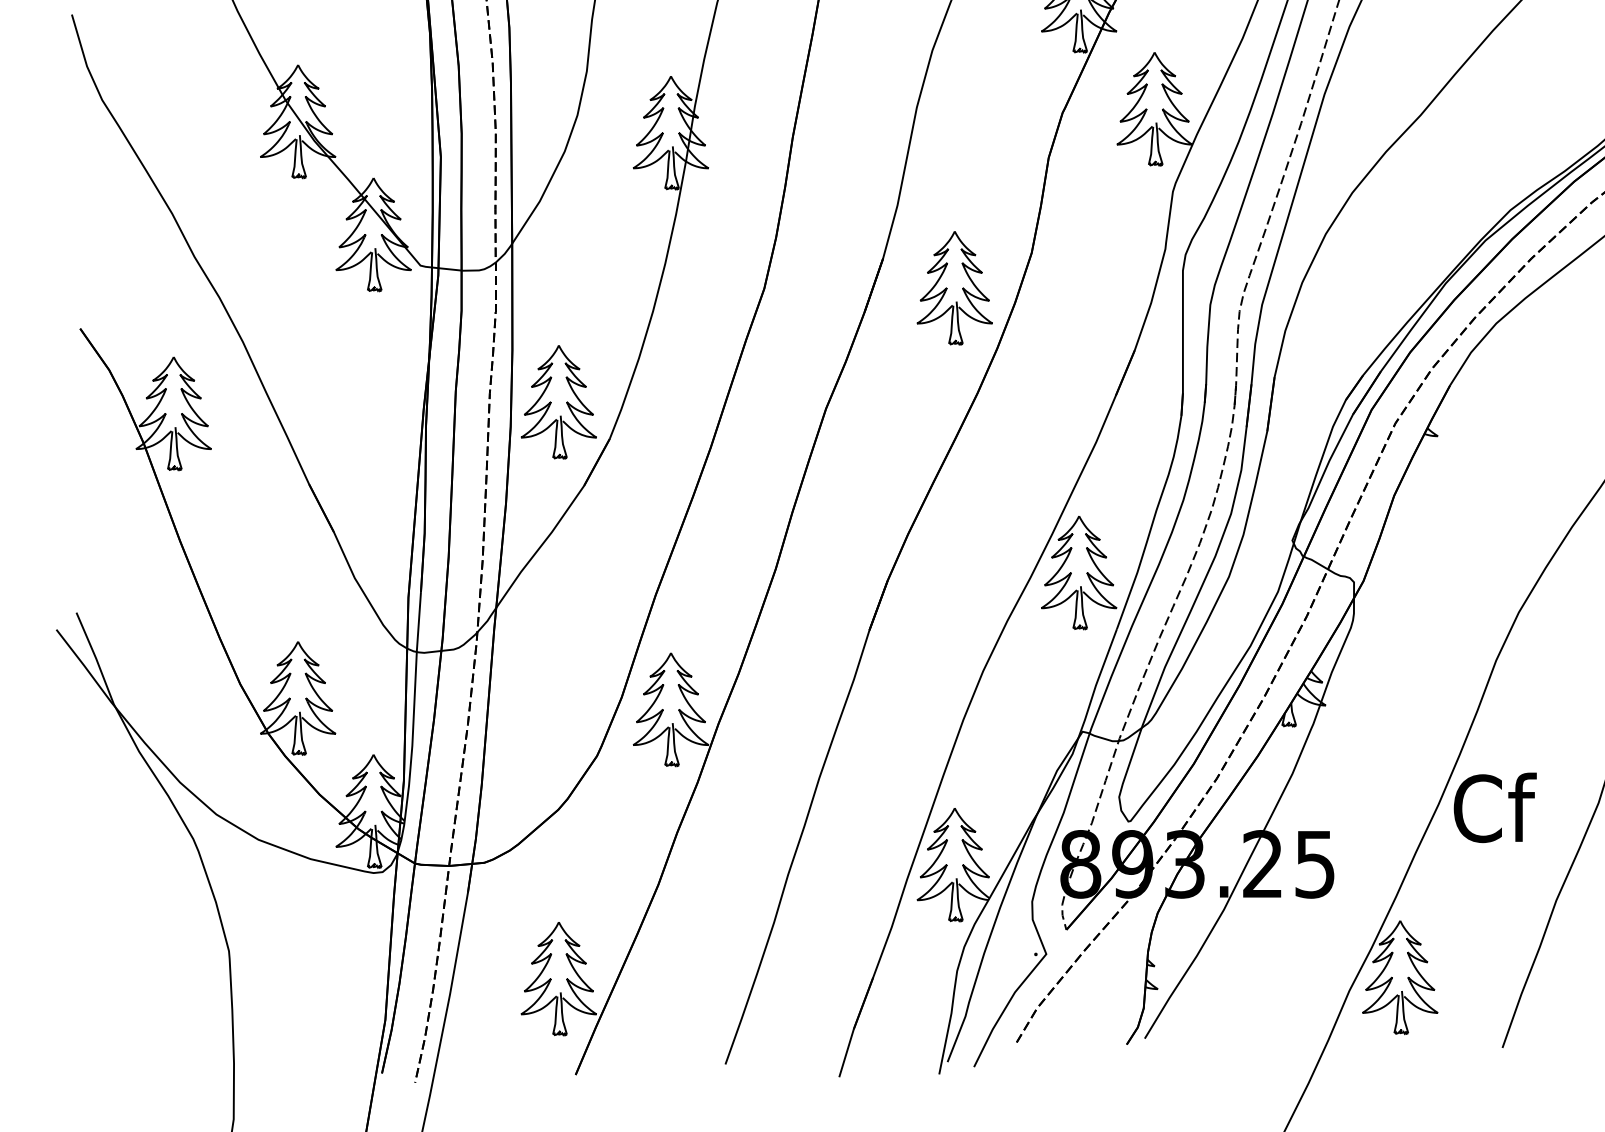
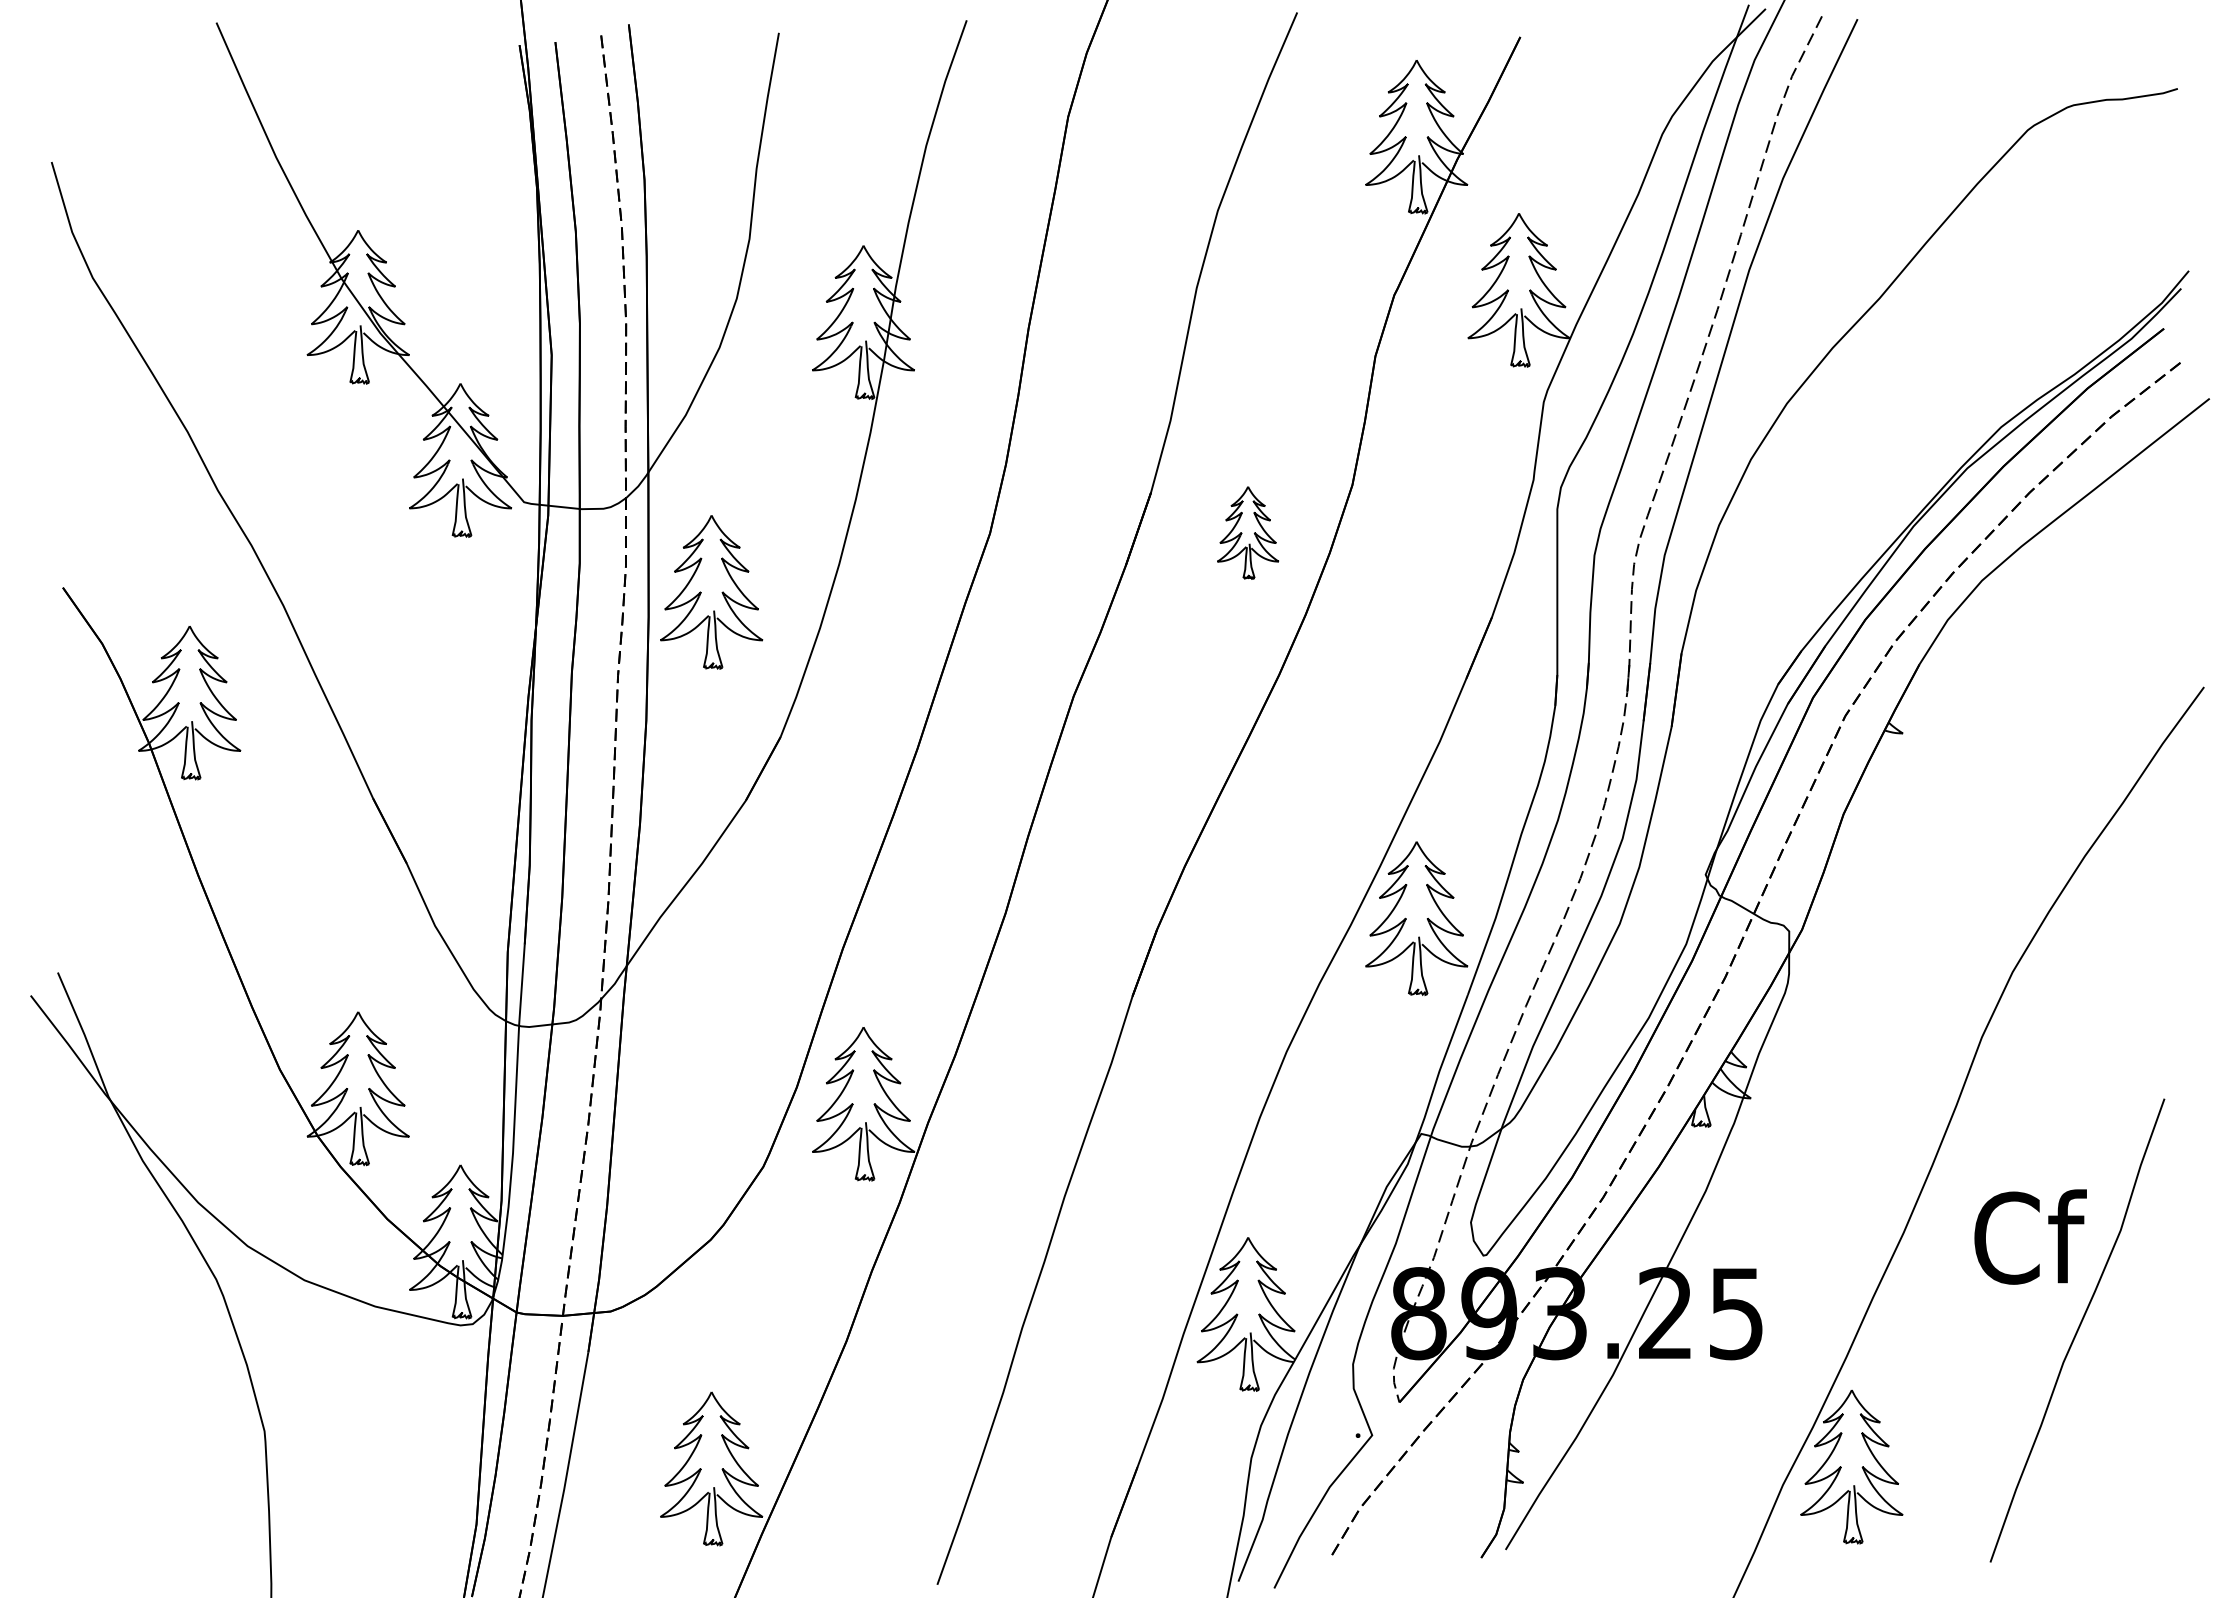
part: (954, 287) -> (1247, 532), size x0.6
part: (558, 402) -> (711, 592), moved
text: (1495, 807) -> (2030, 1236), moved

